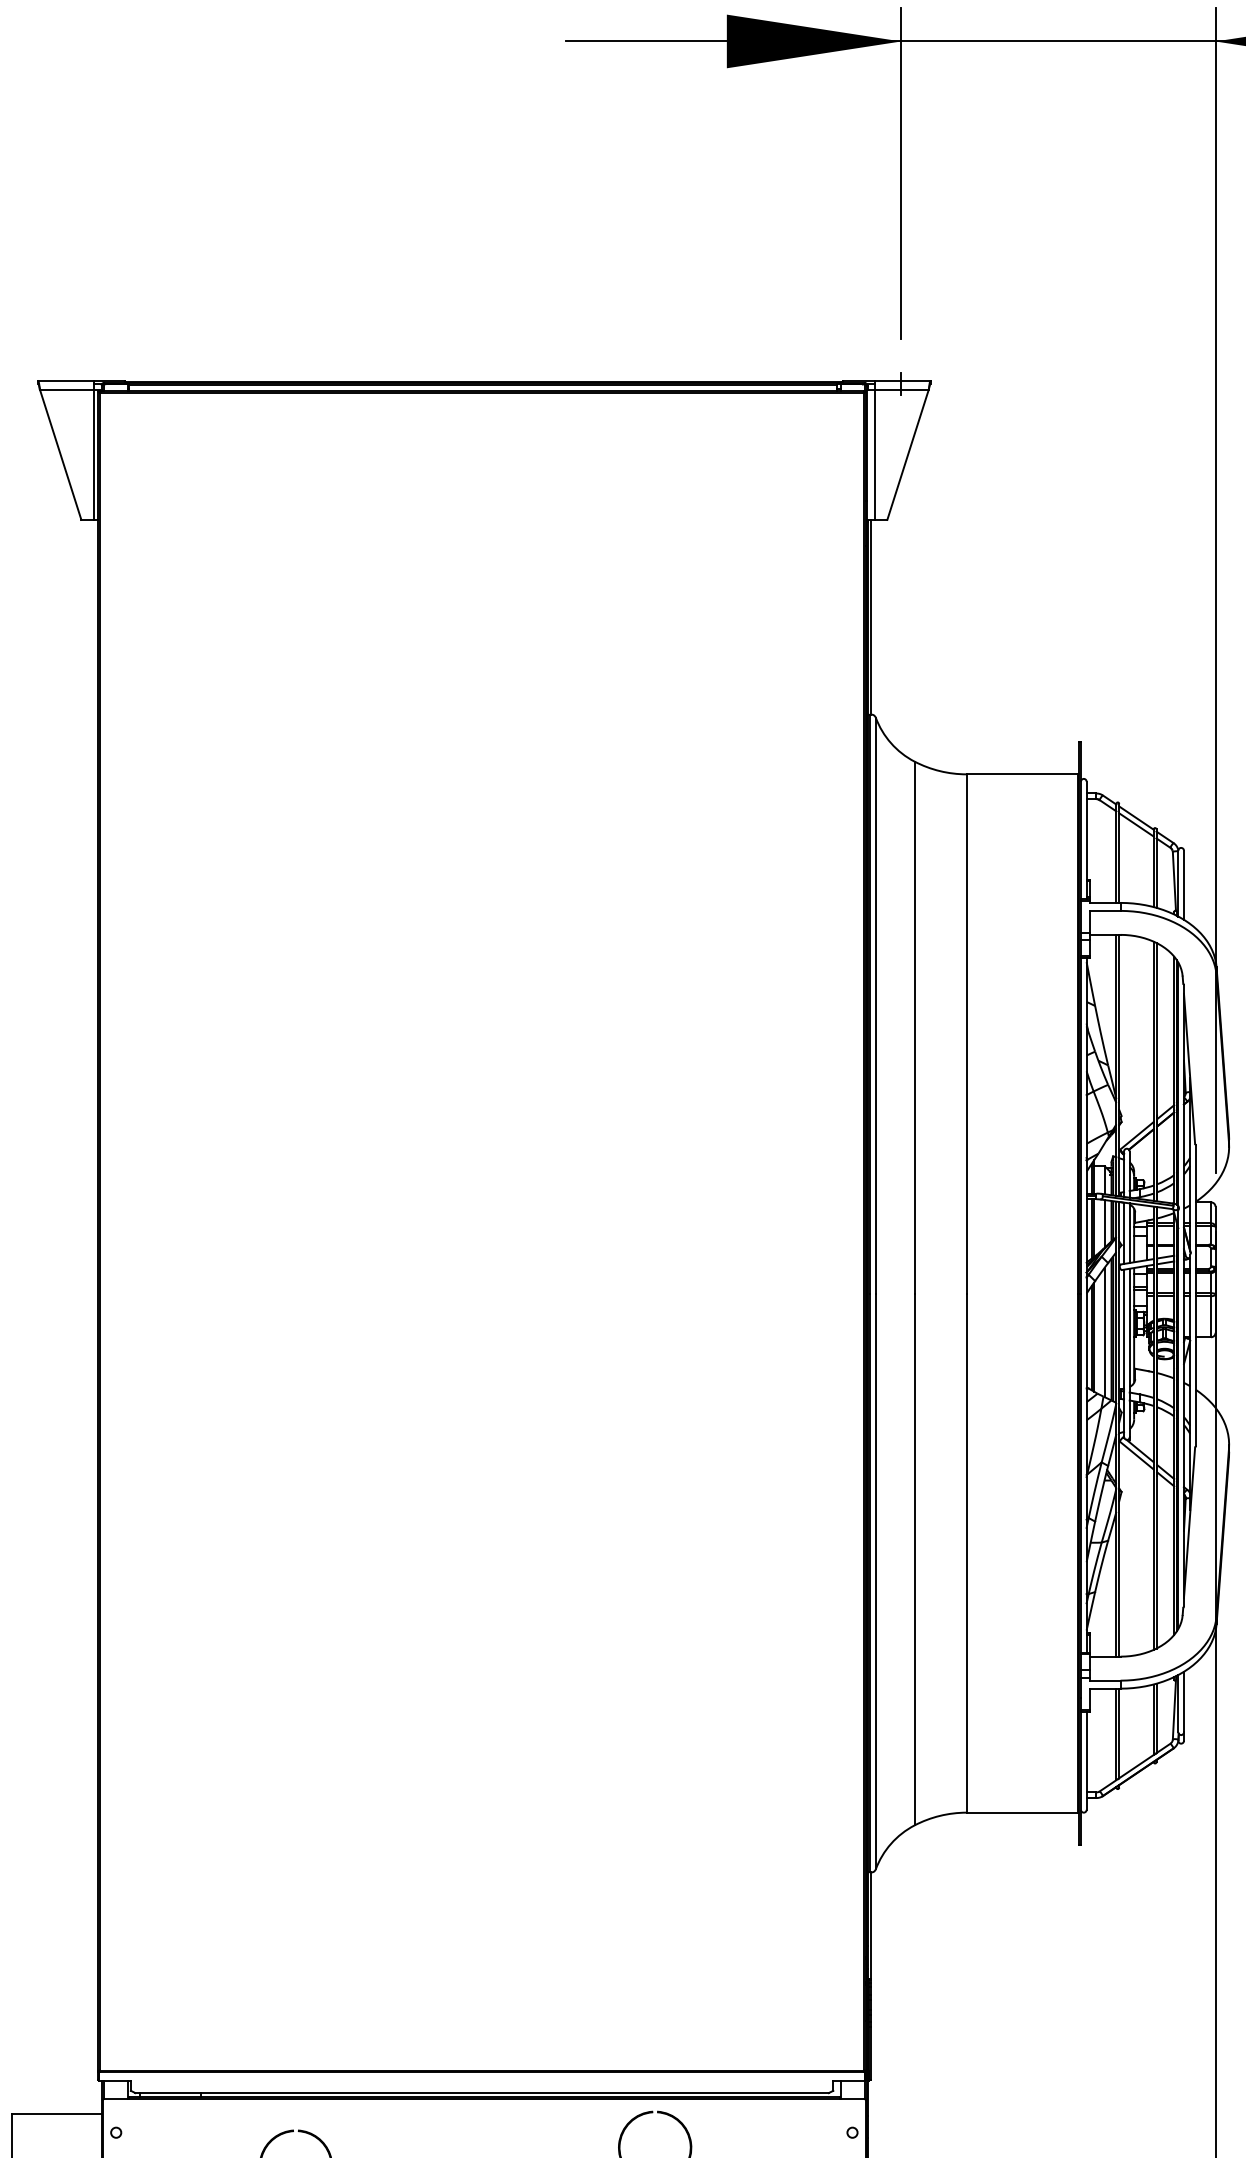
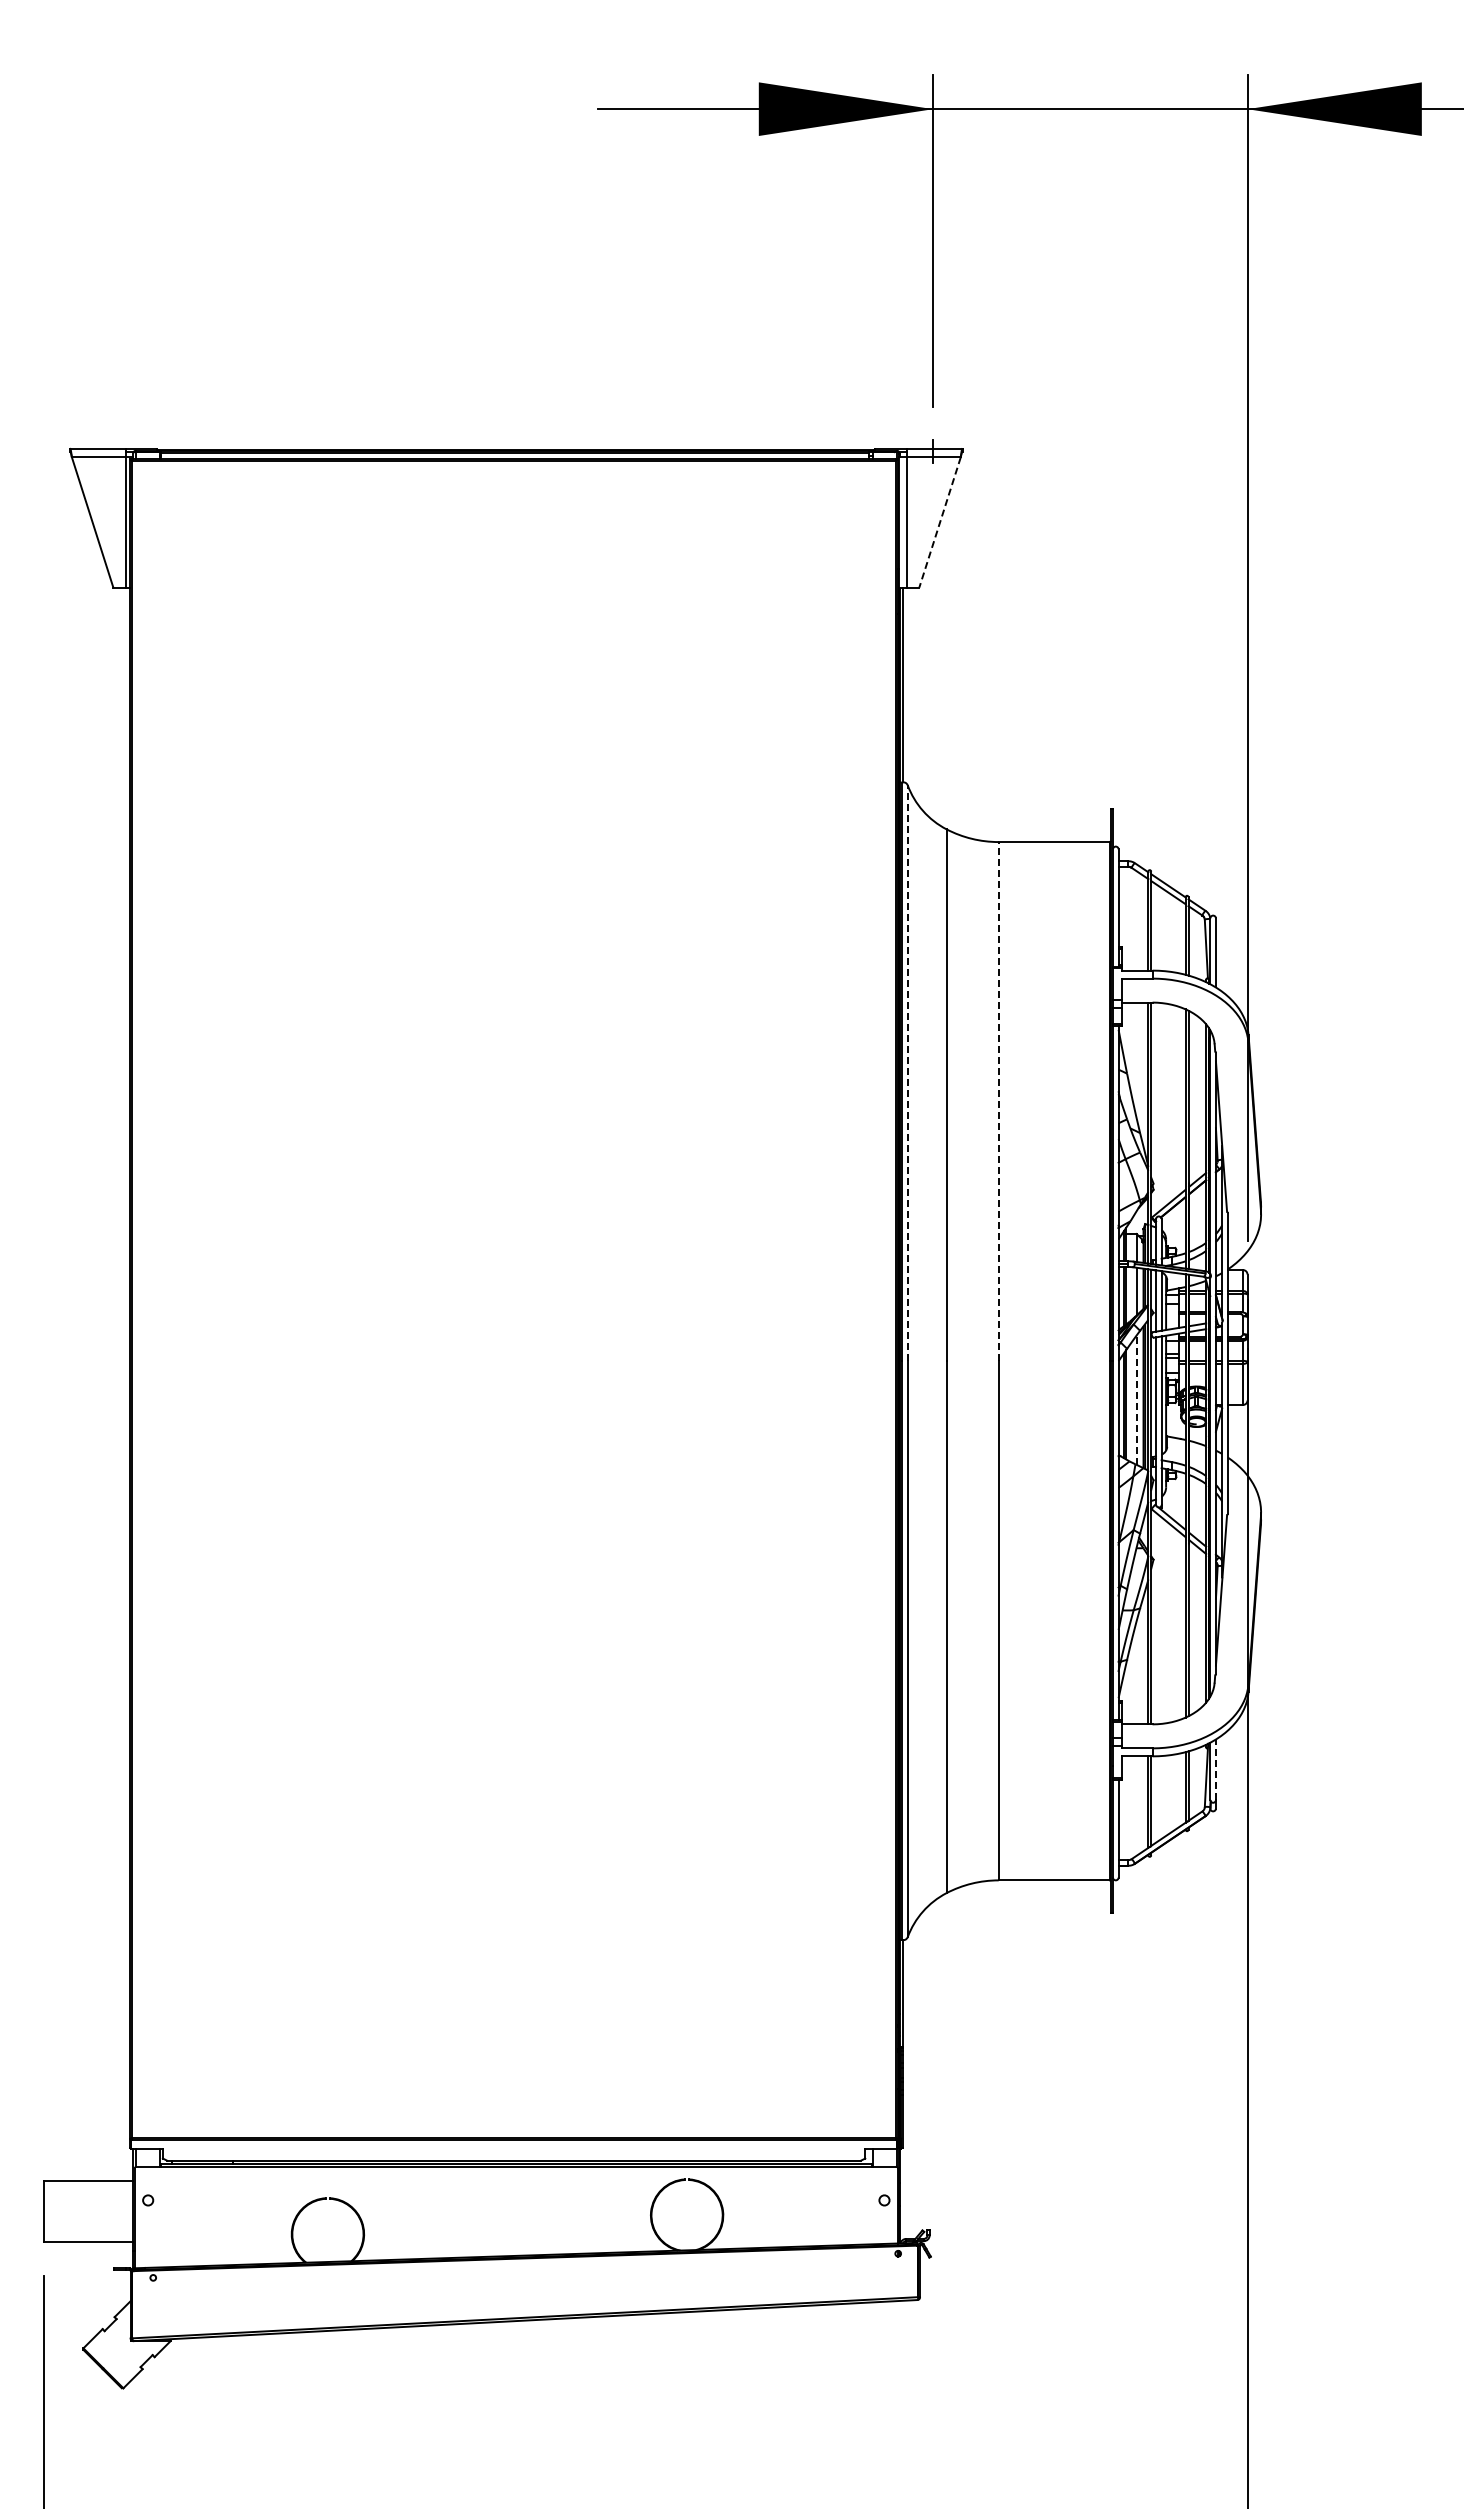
line: (907, 454) -> (939, 522), solid -> dashed
line: (875, 1005) -> (907, 1073), solid -> dashed
line: (966, 1033) -> (998, 1101), solid -> dashed
line: (1104, 1332) -> (1136, 1400), solid -> dashed
line: (1183, 1701) -> (1215, 1769), solid -> dashed

